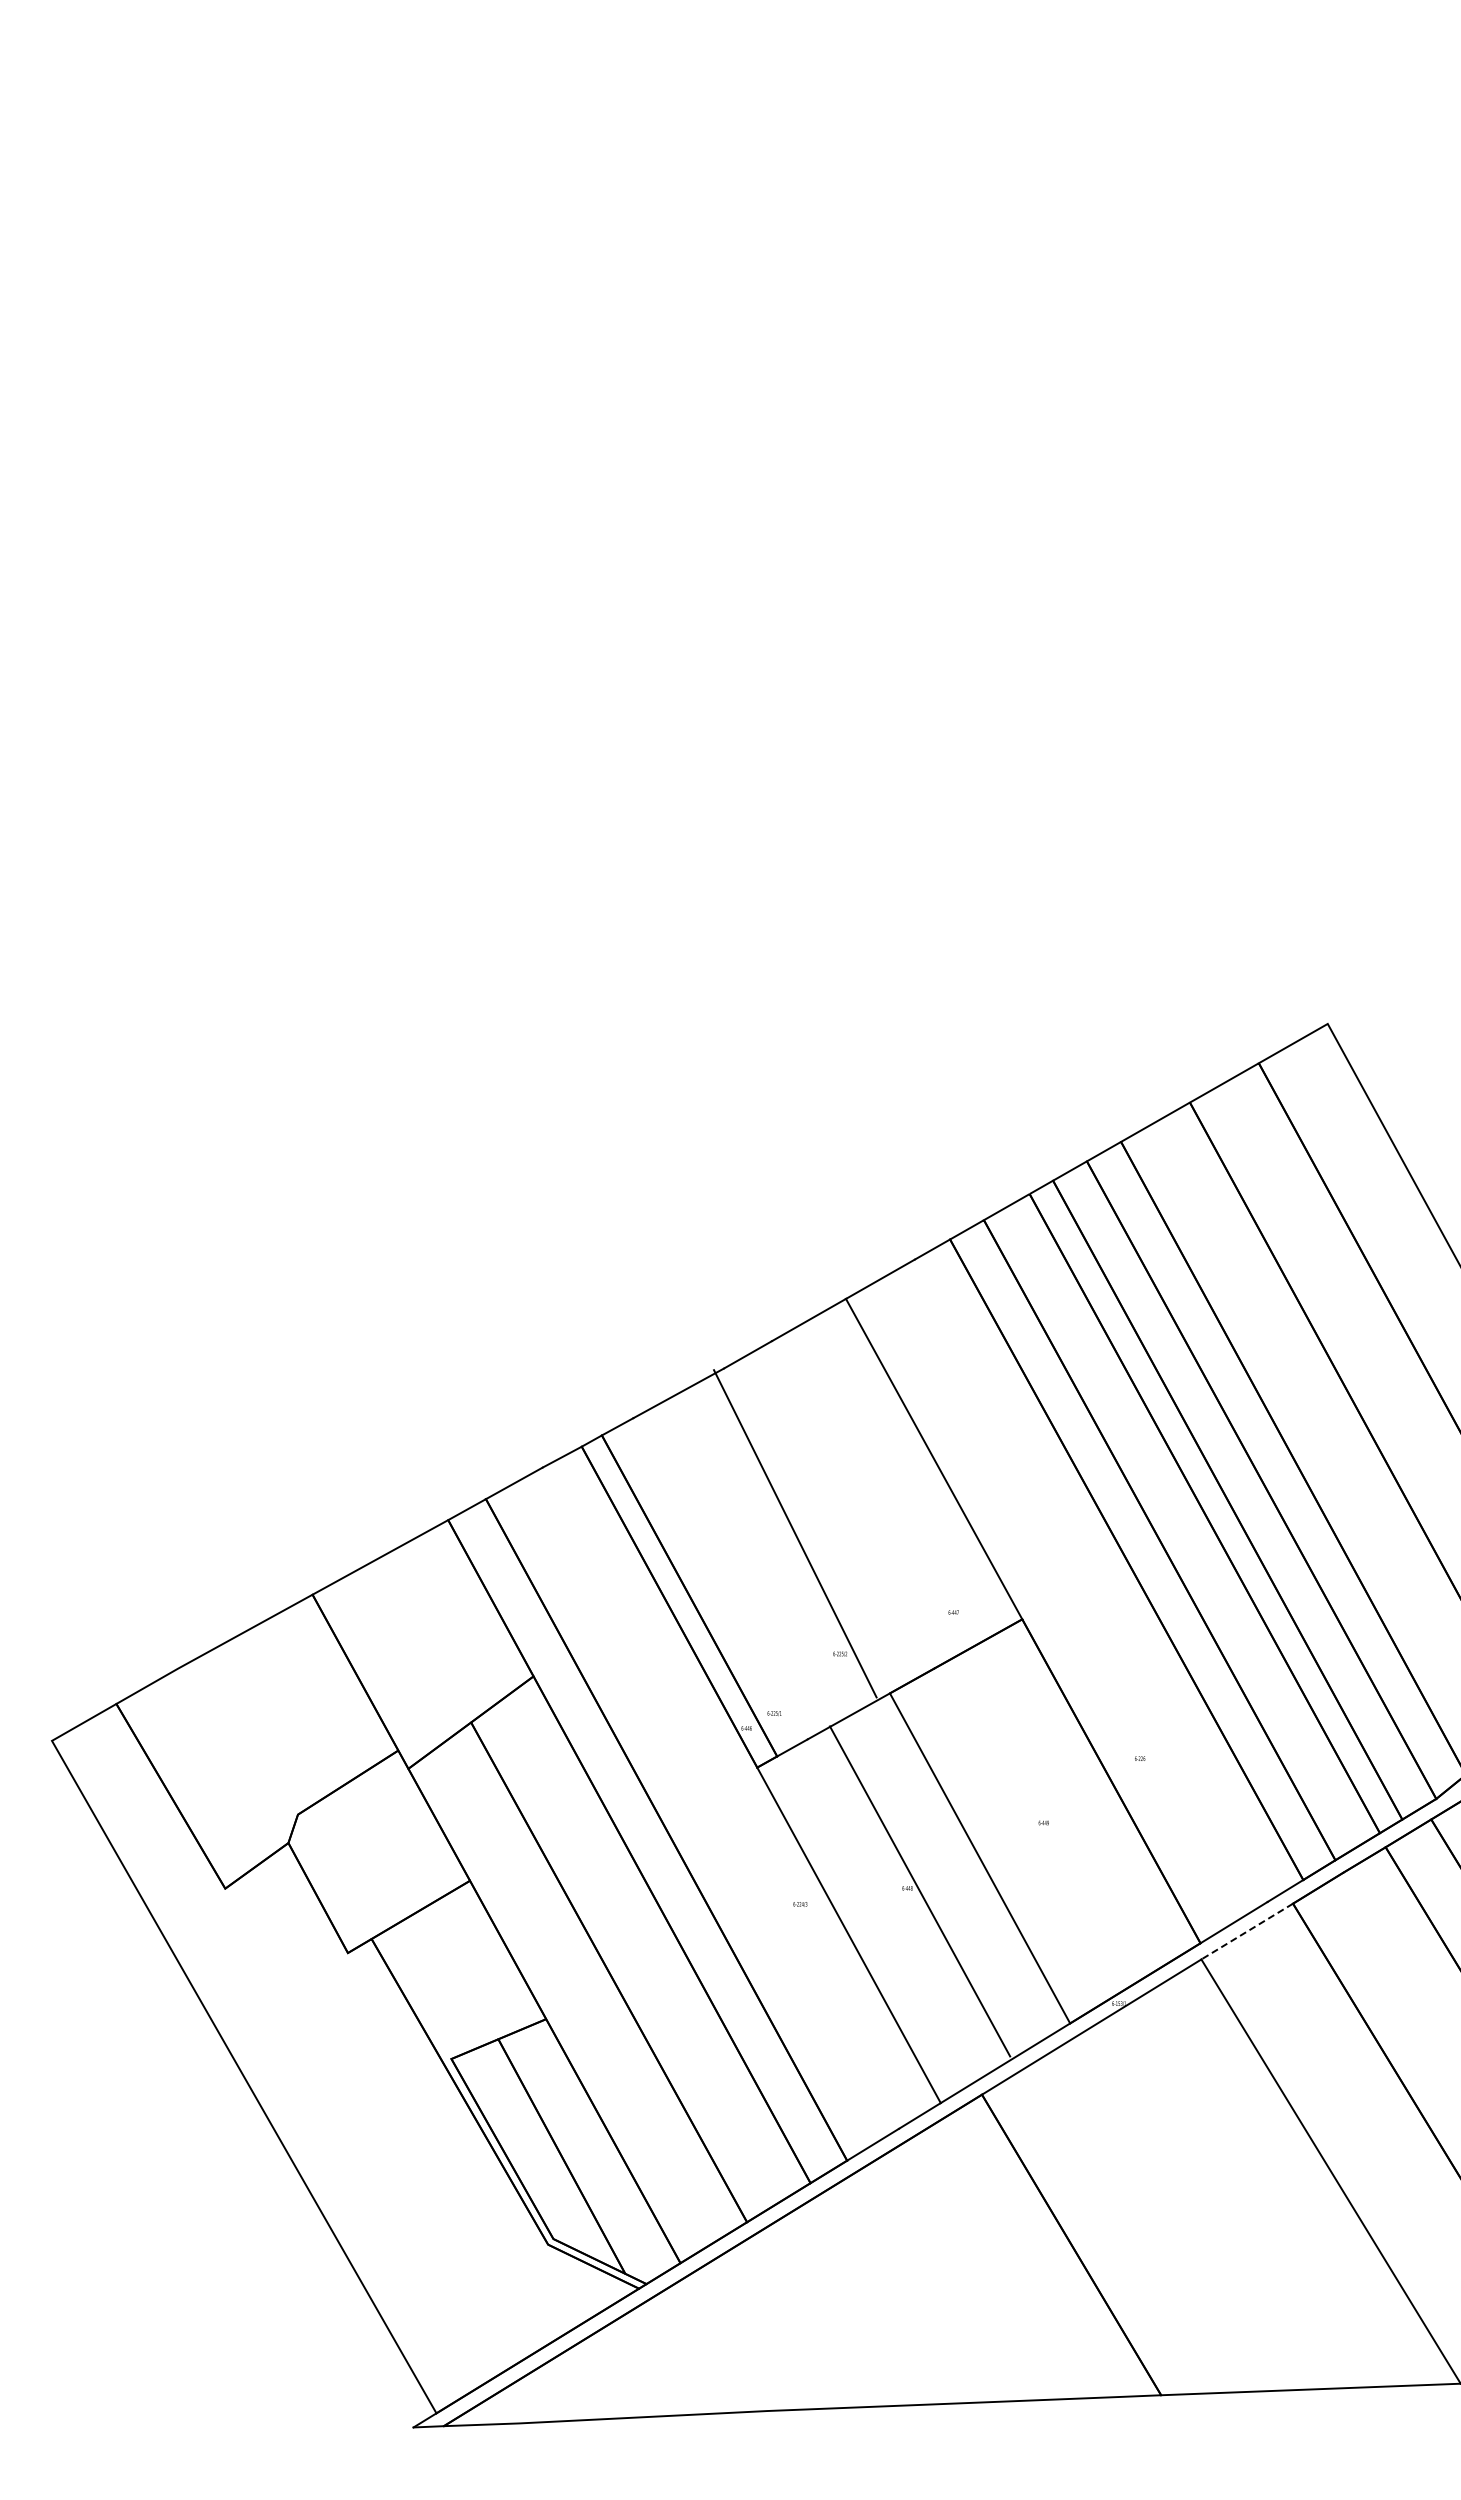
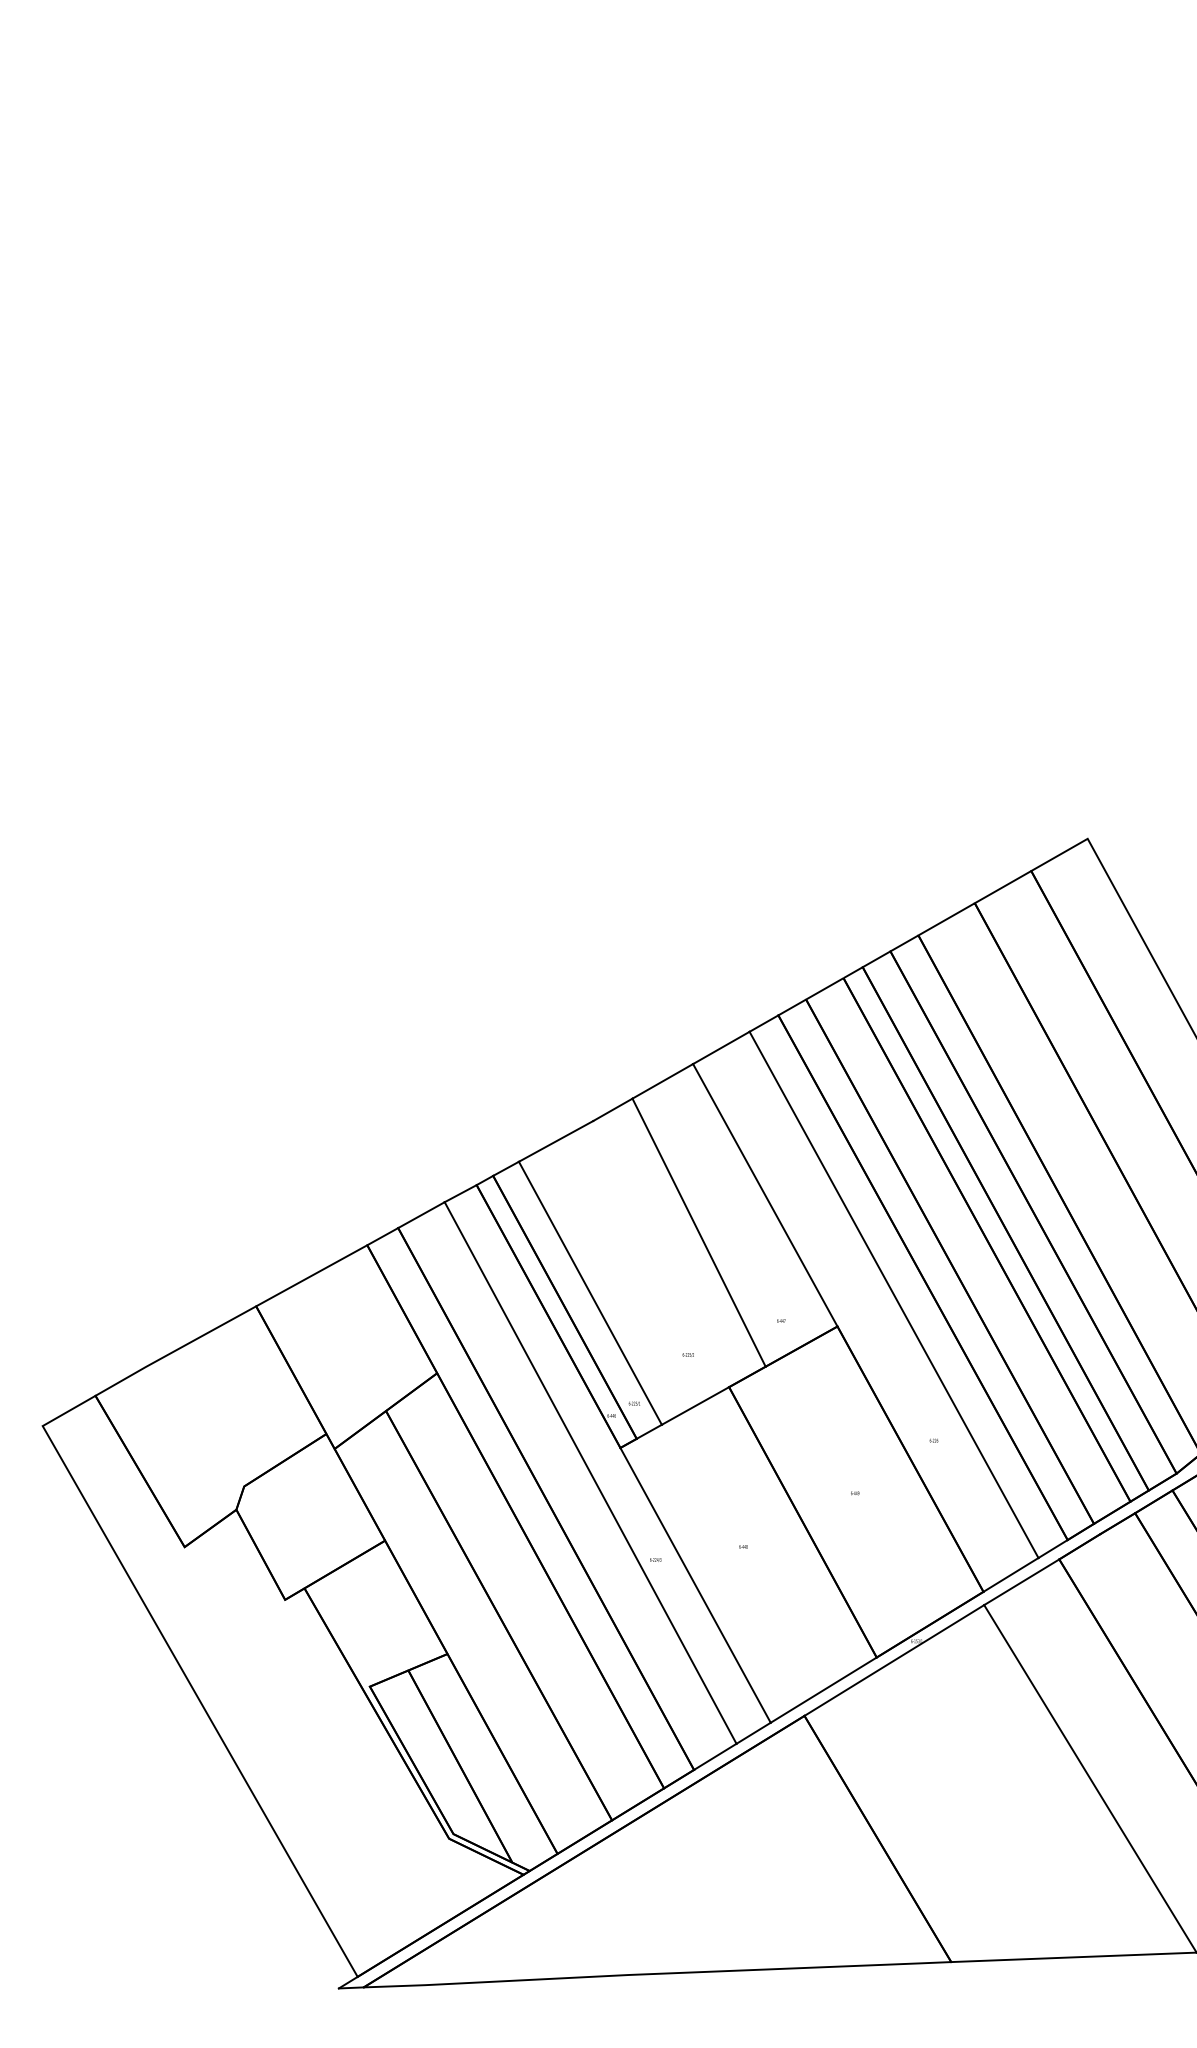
line: (795, 1533) -> (699, 1232), moved
line: (720, 1578) -> (590, 1293), added
line: (1090, 1580) -> (893, 1294), added
line: (720, 1797) -> (590, 1472), added
line: (919, 1891) -> (802, 1522), moved
line: (1247, 1931) -> (1021, 1582), dashed -> solid

